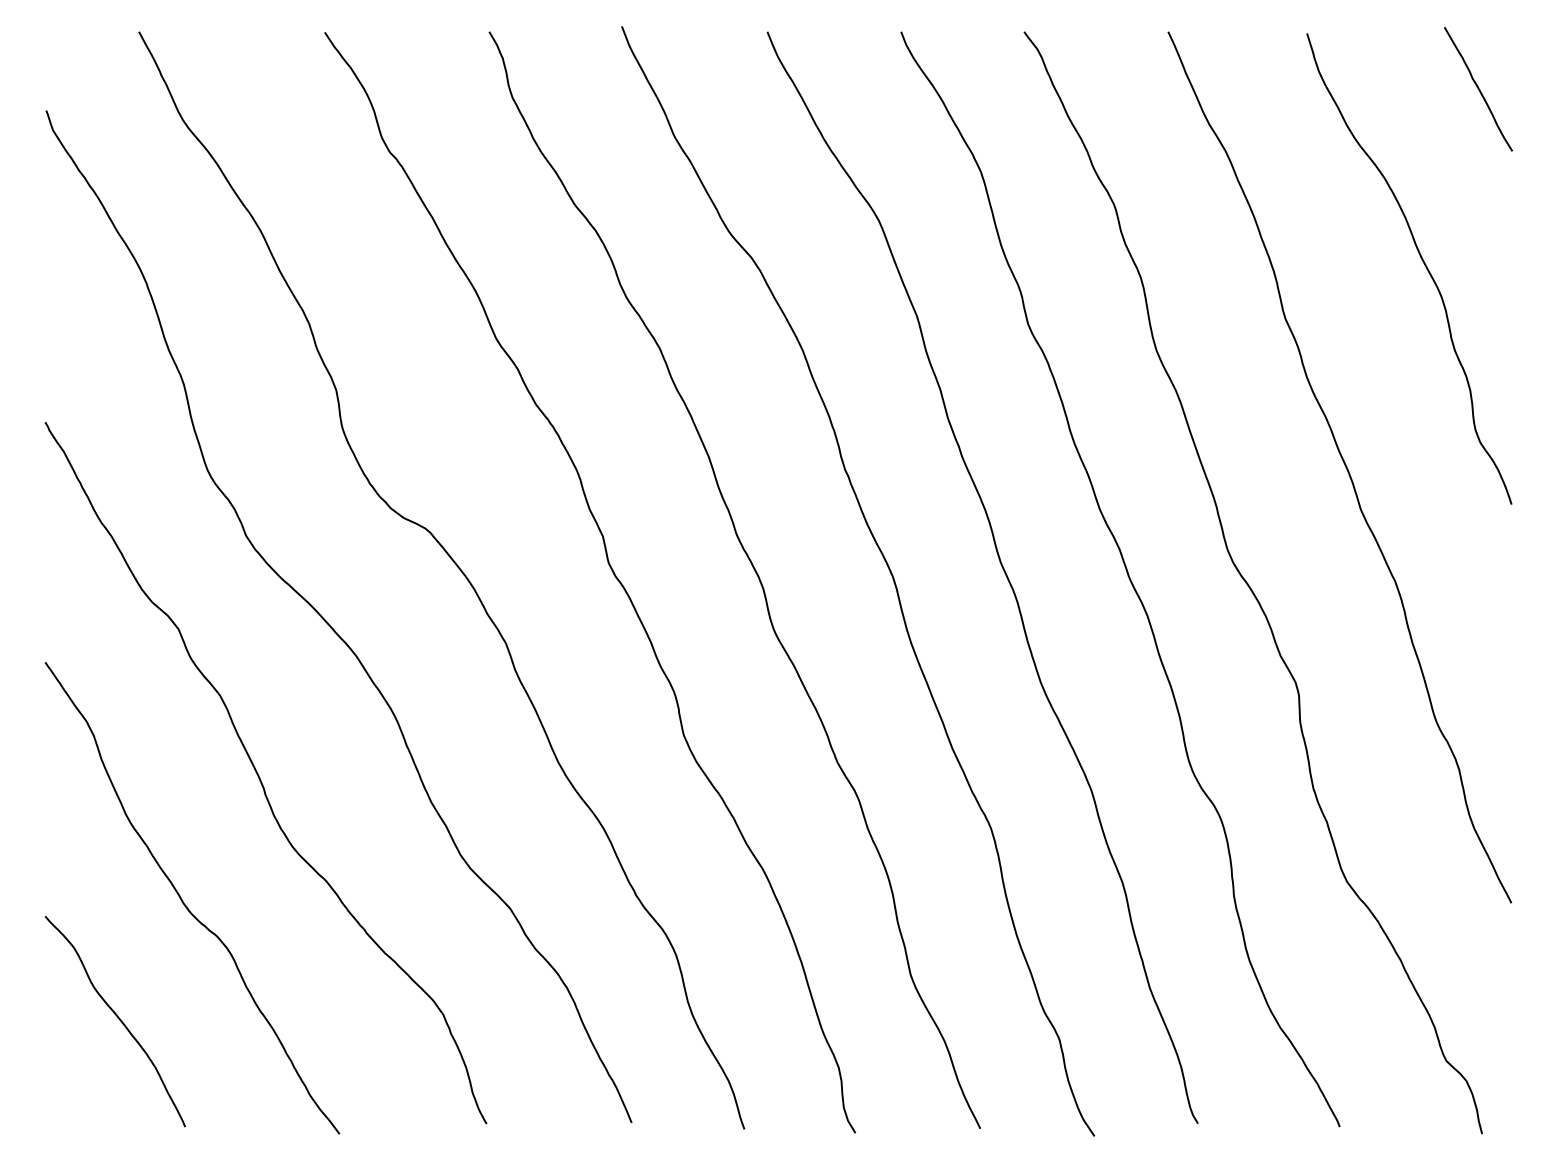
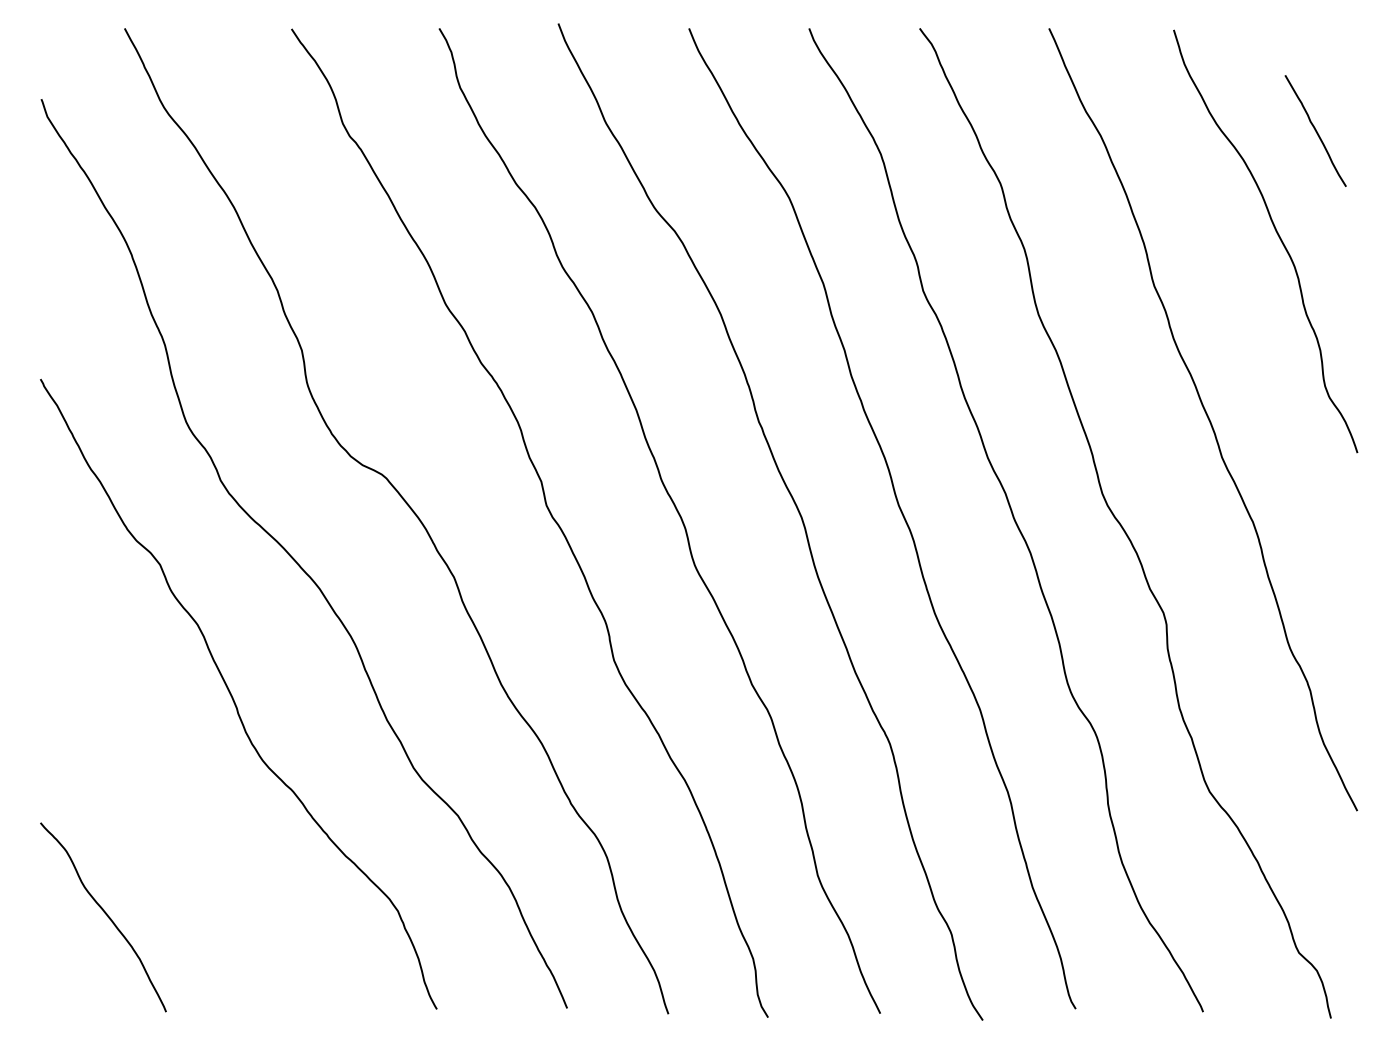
curve: (1478, 88) -> (1315, 130), moved
curve: (185, 903) -> (166, 811), removed

